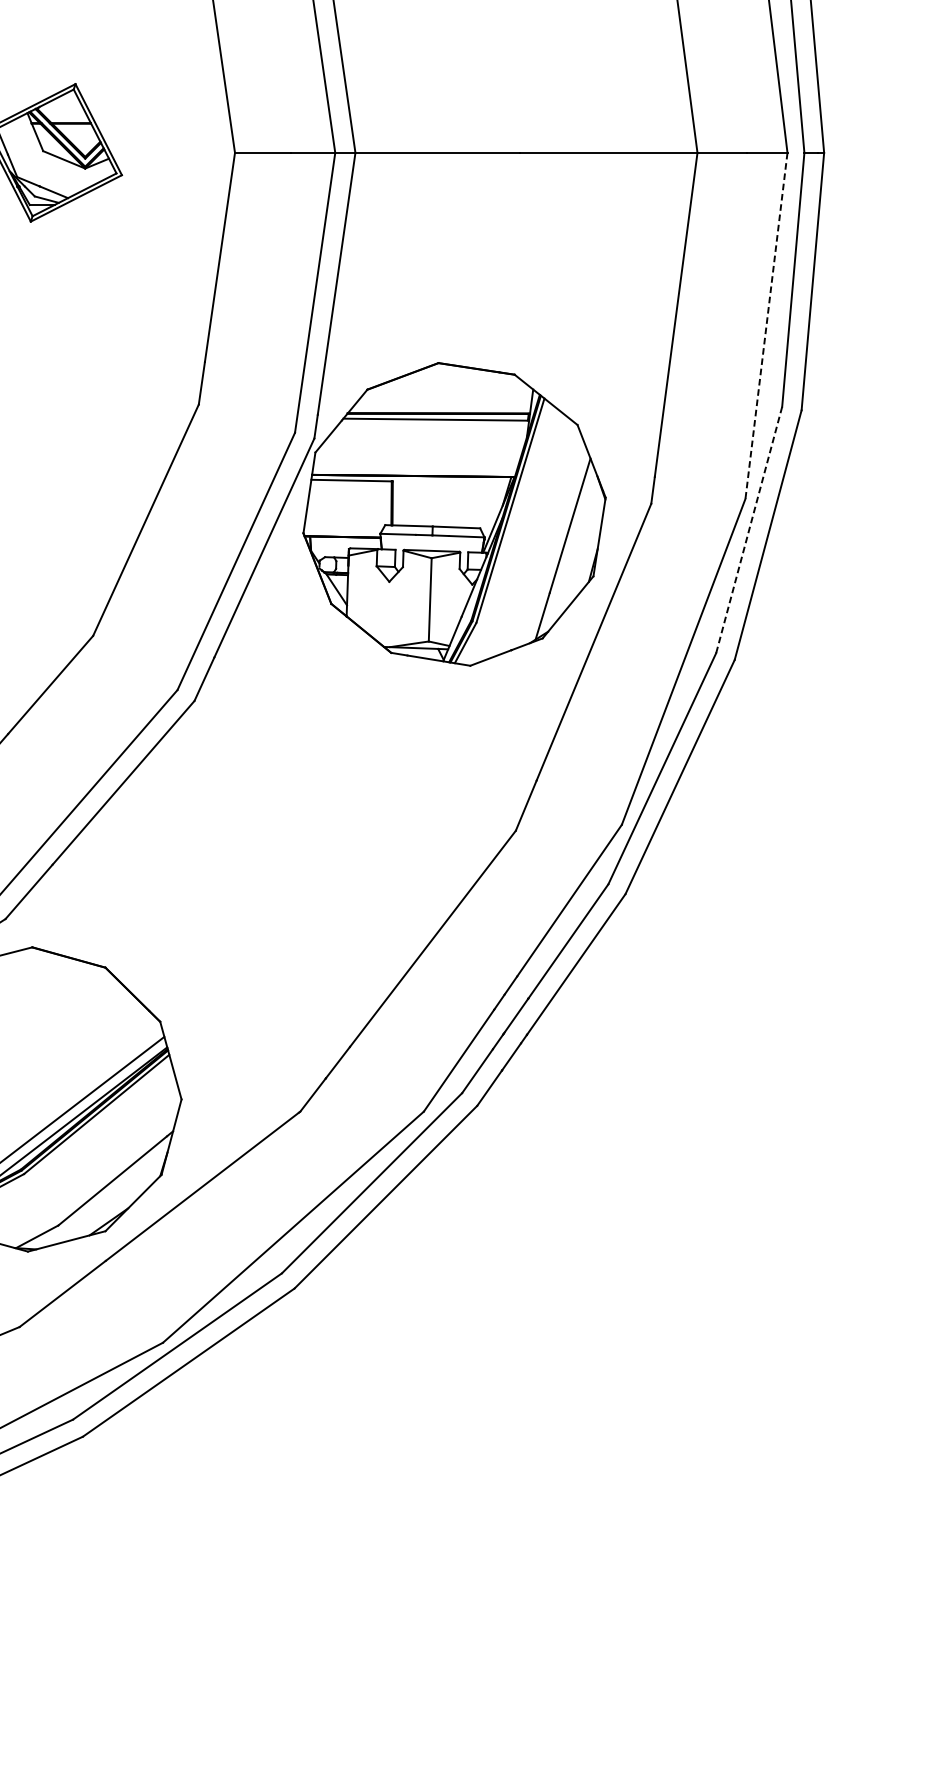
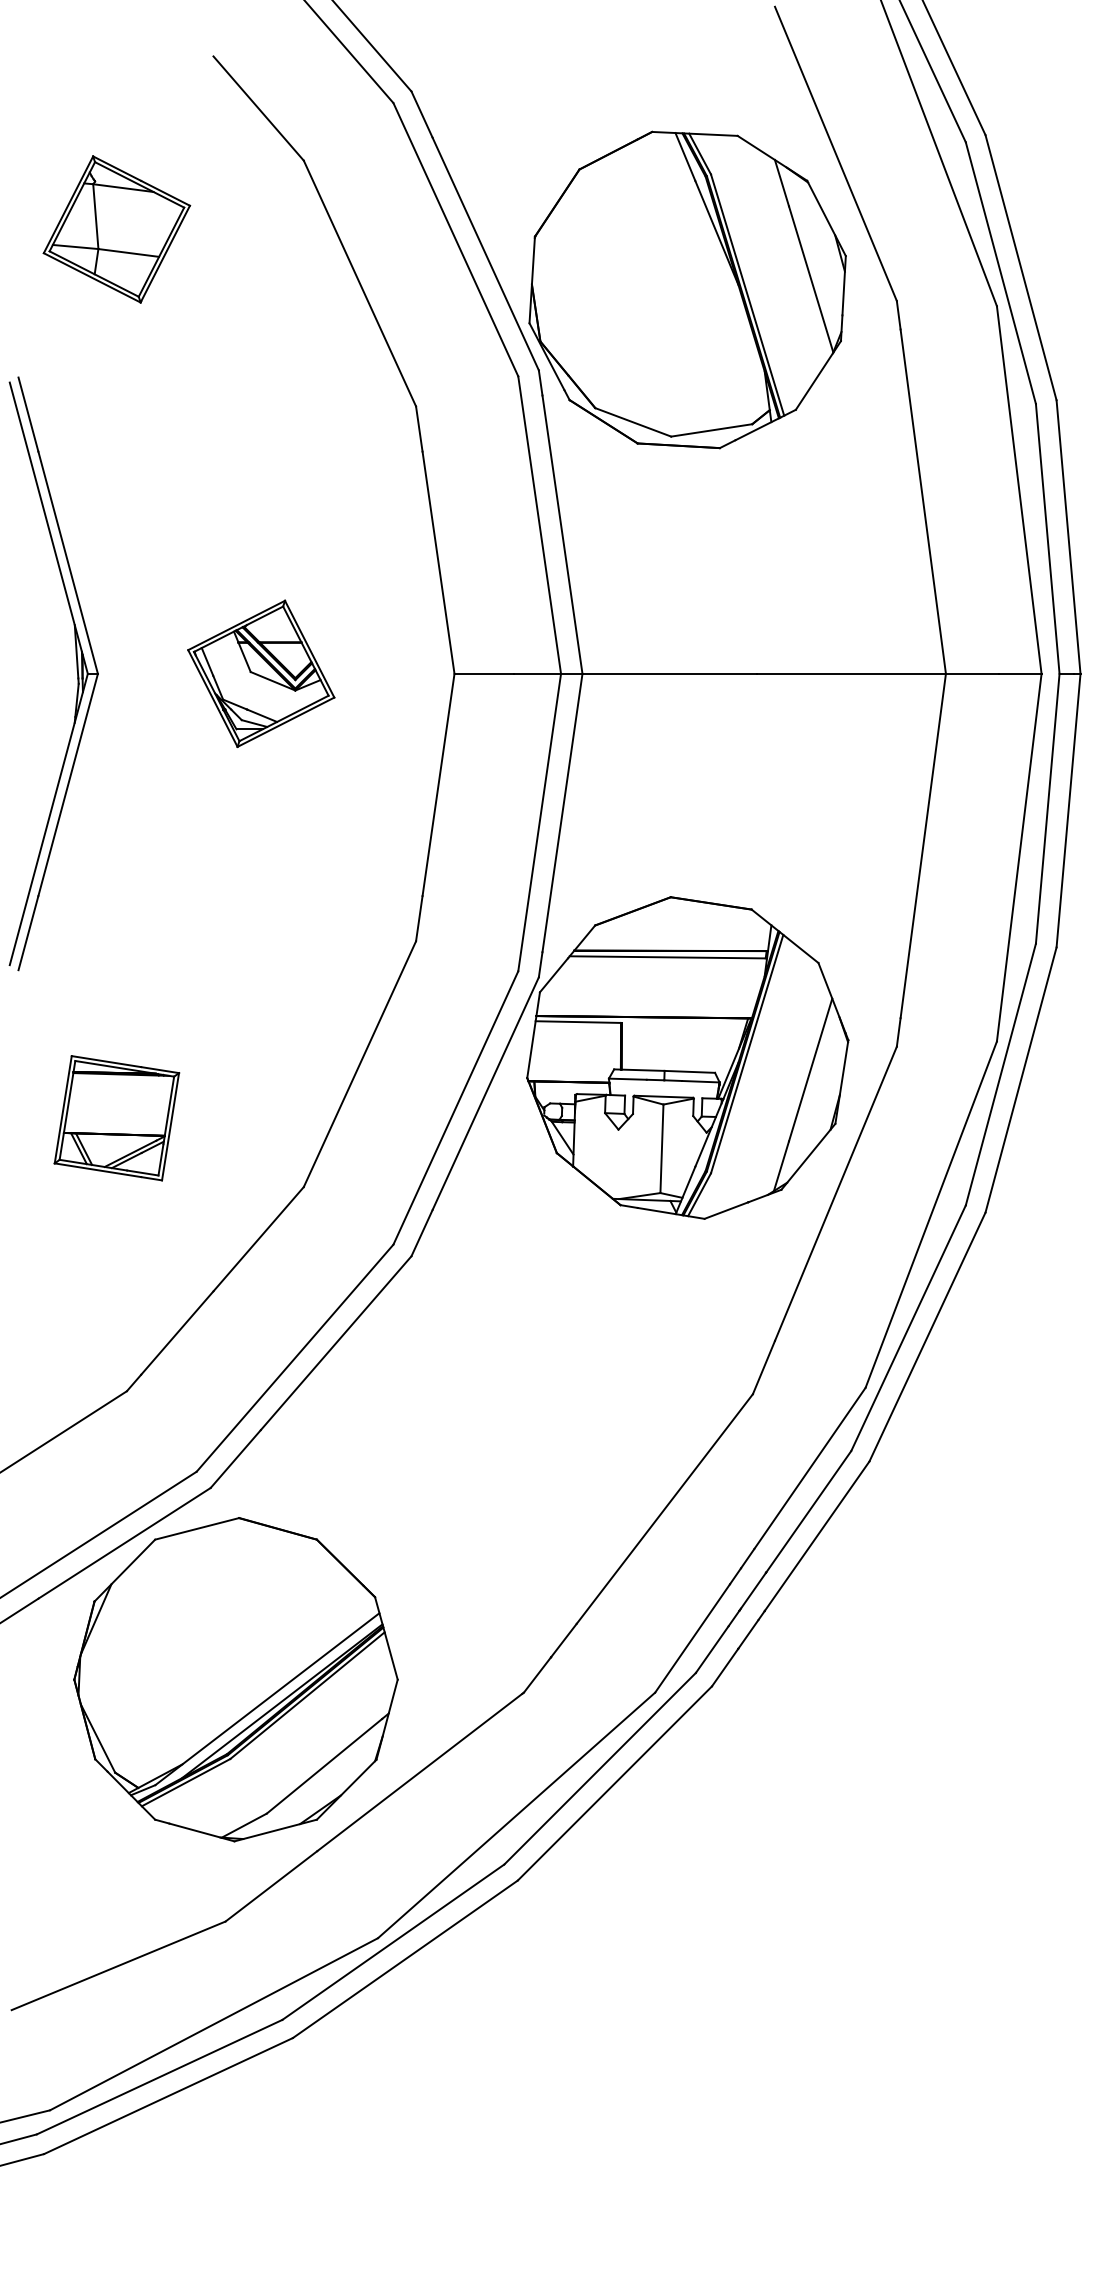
line: (766, 326) -> (1019, 858), dashed -> solid
line: (749, 529) -> (1001, 1074), dashed -> solid

